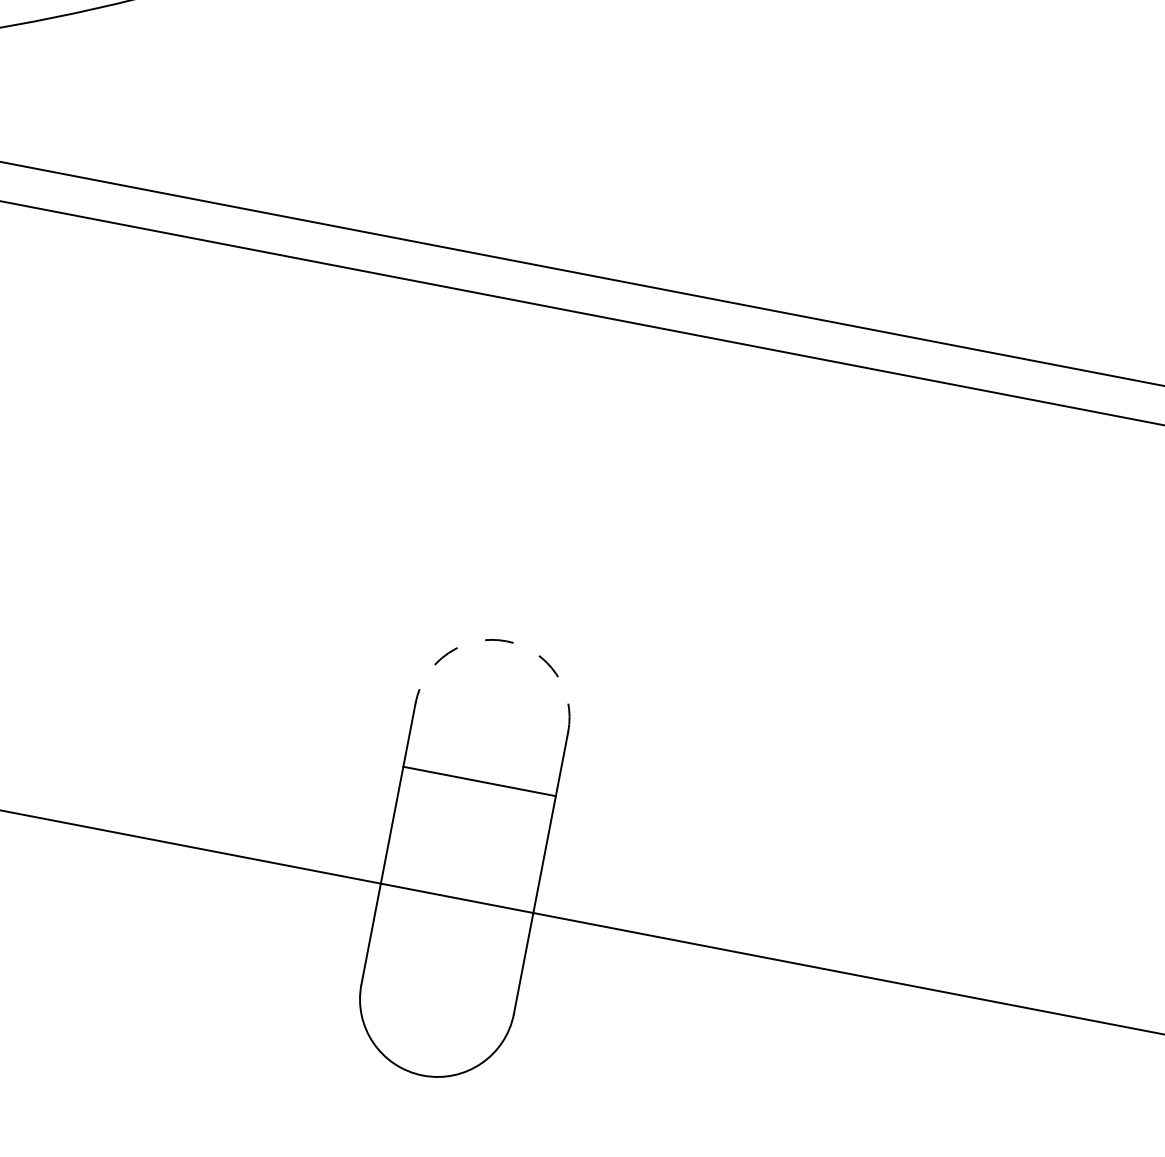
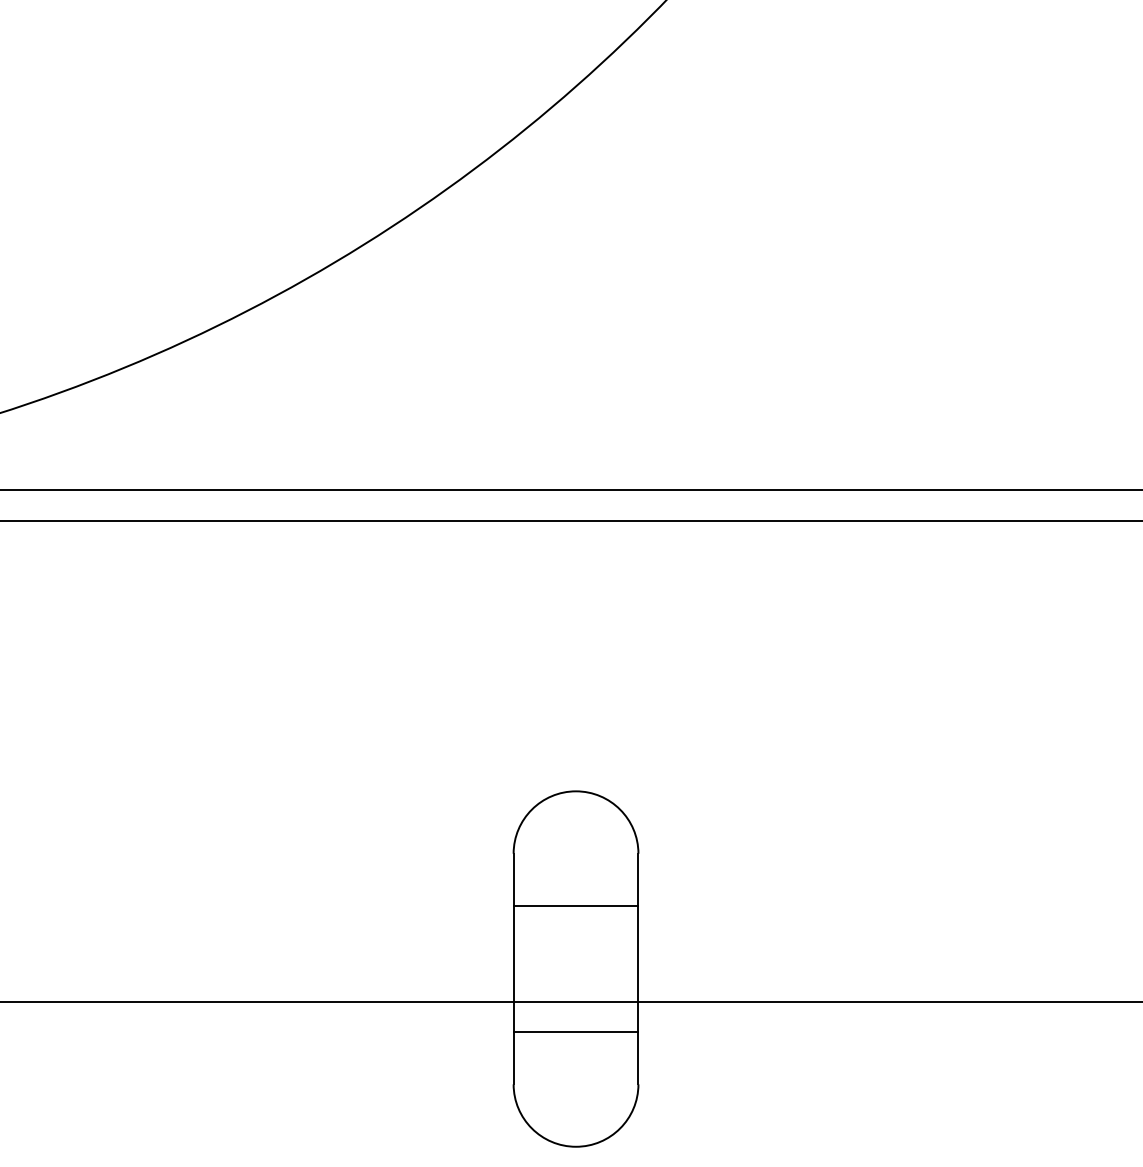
arc: (507, 641) -> (576, 791), dashed -> solid
line: (449, 935) -> (575, 1032), added

